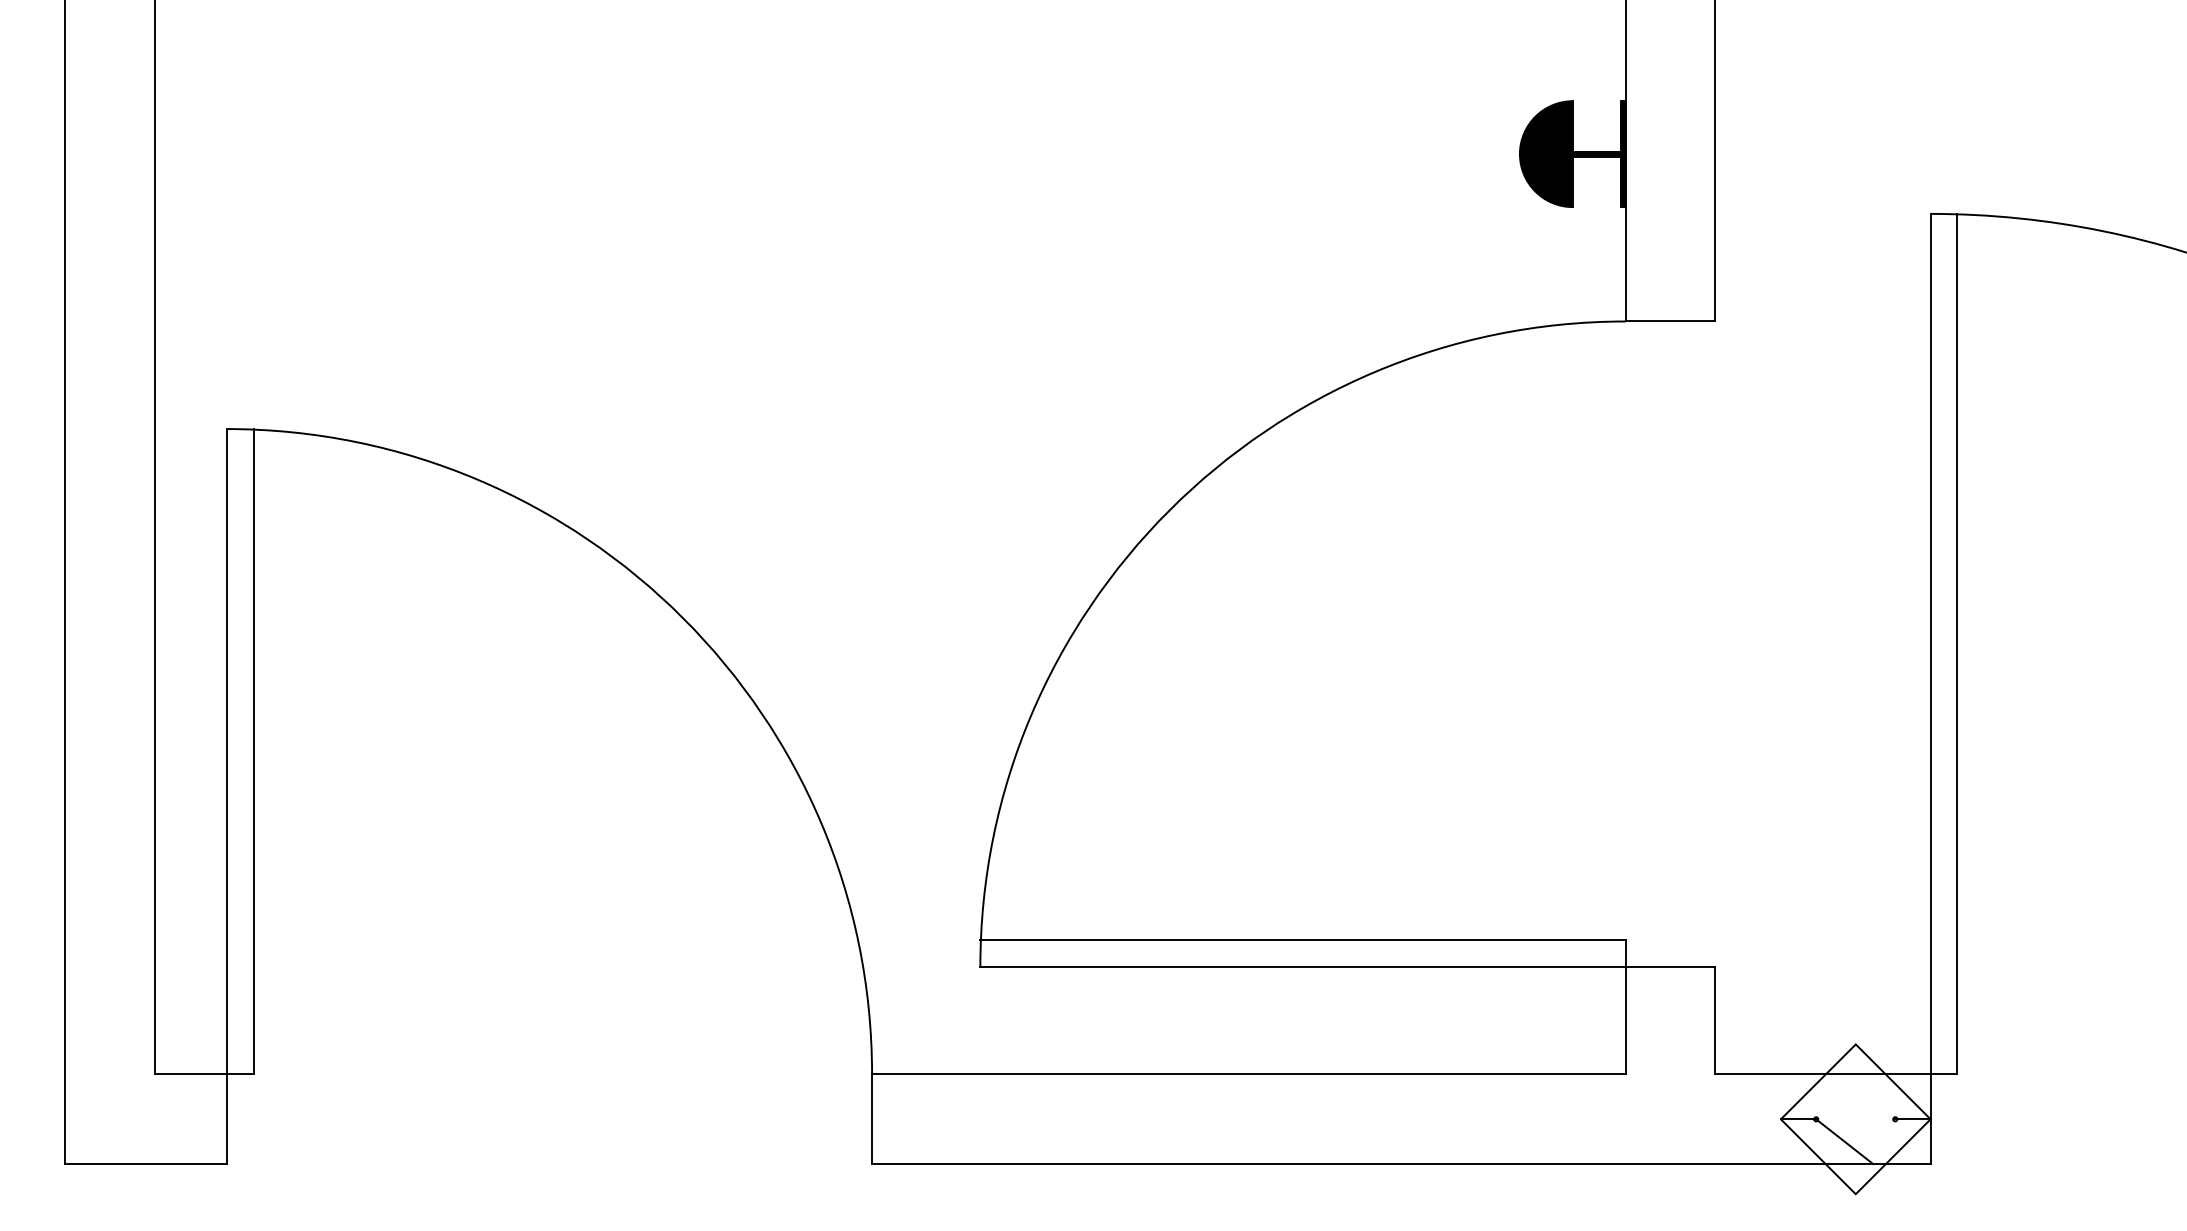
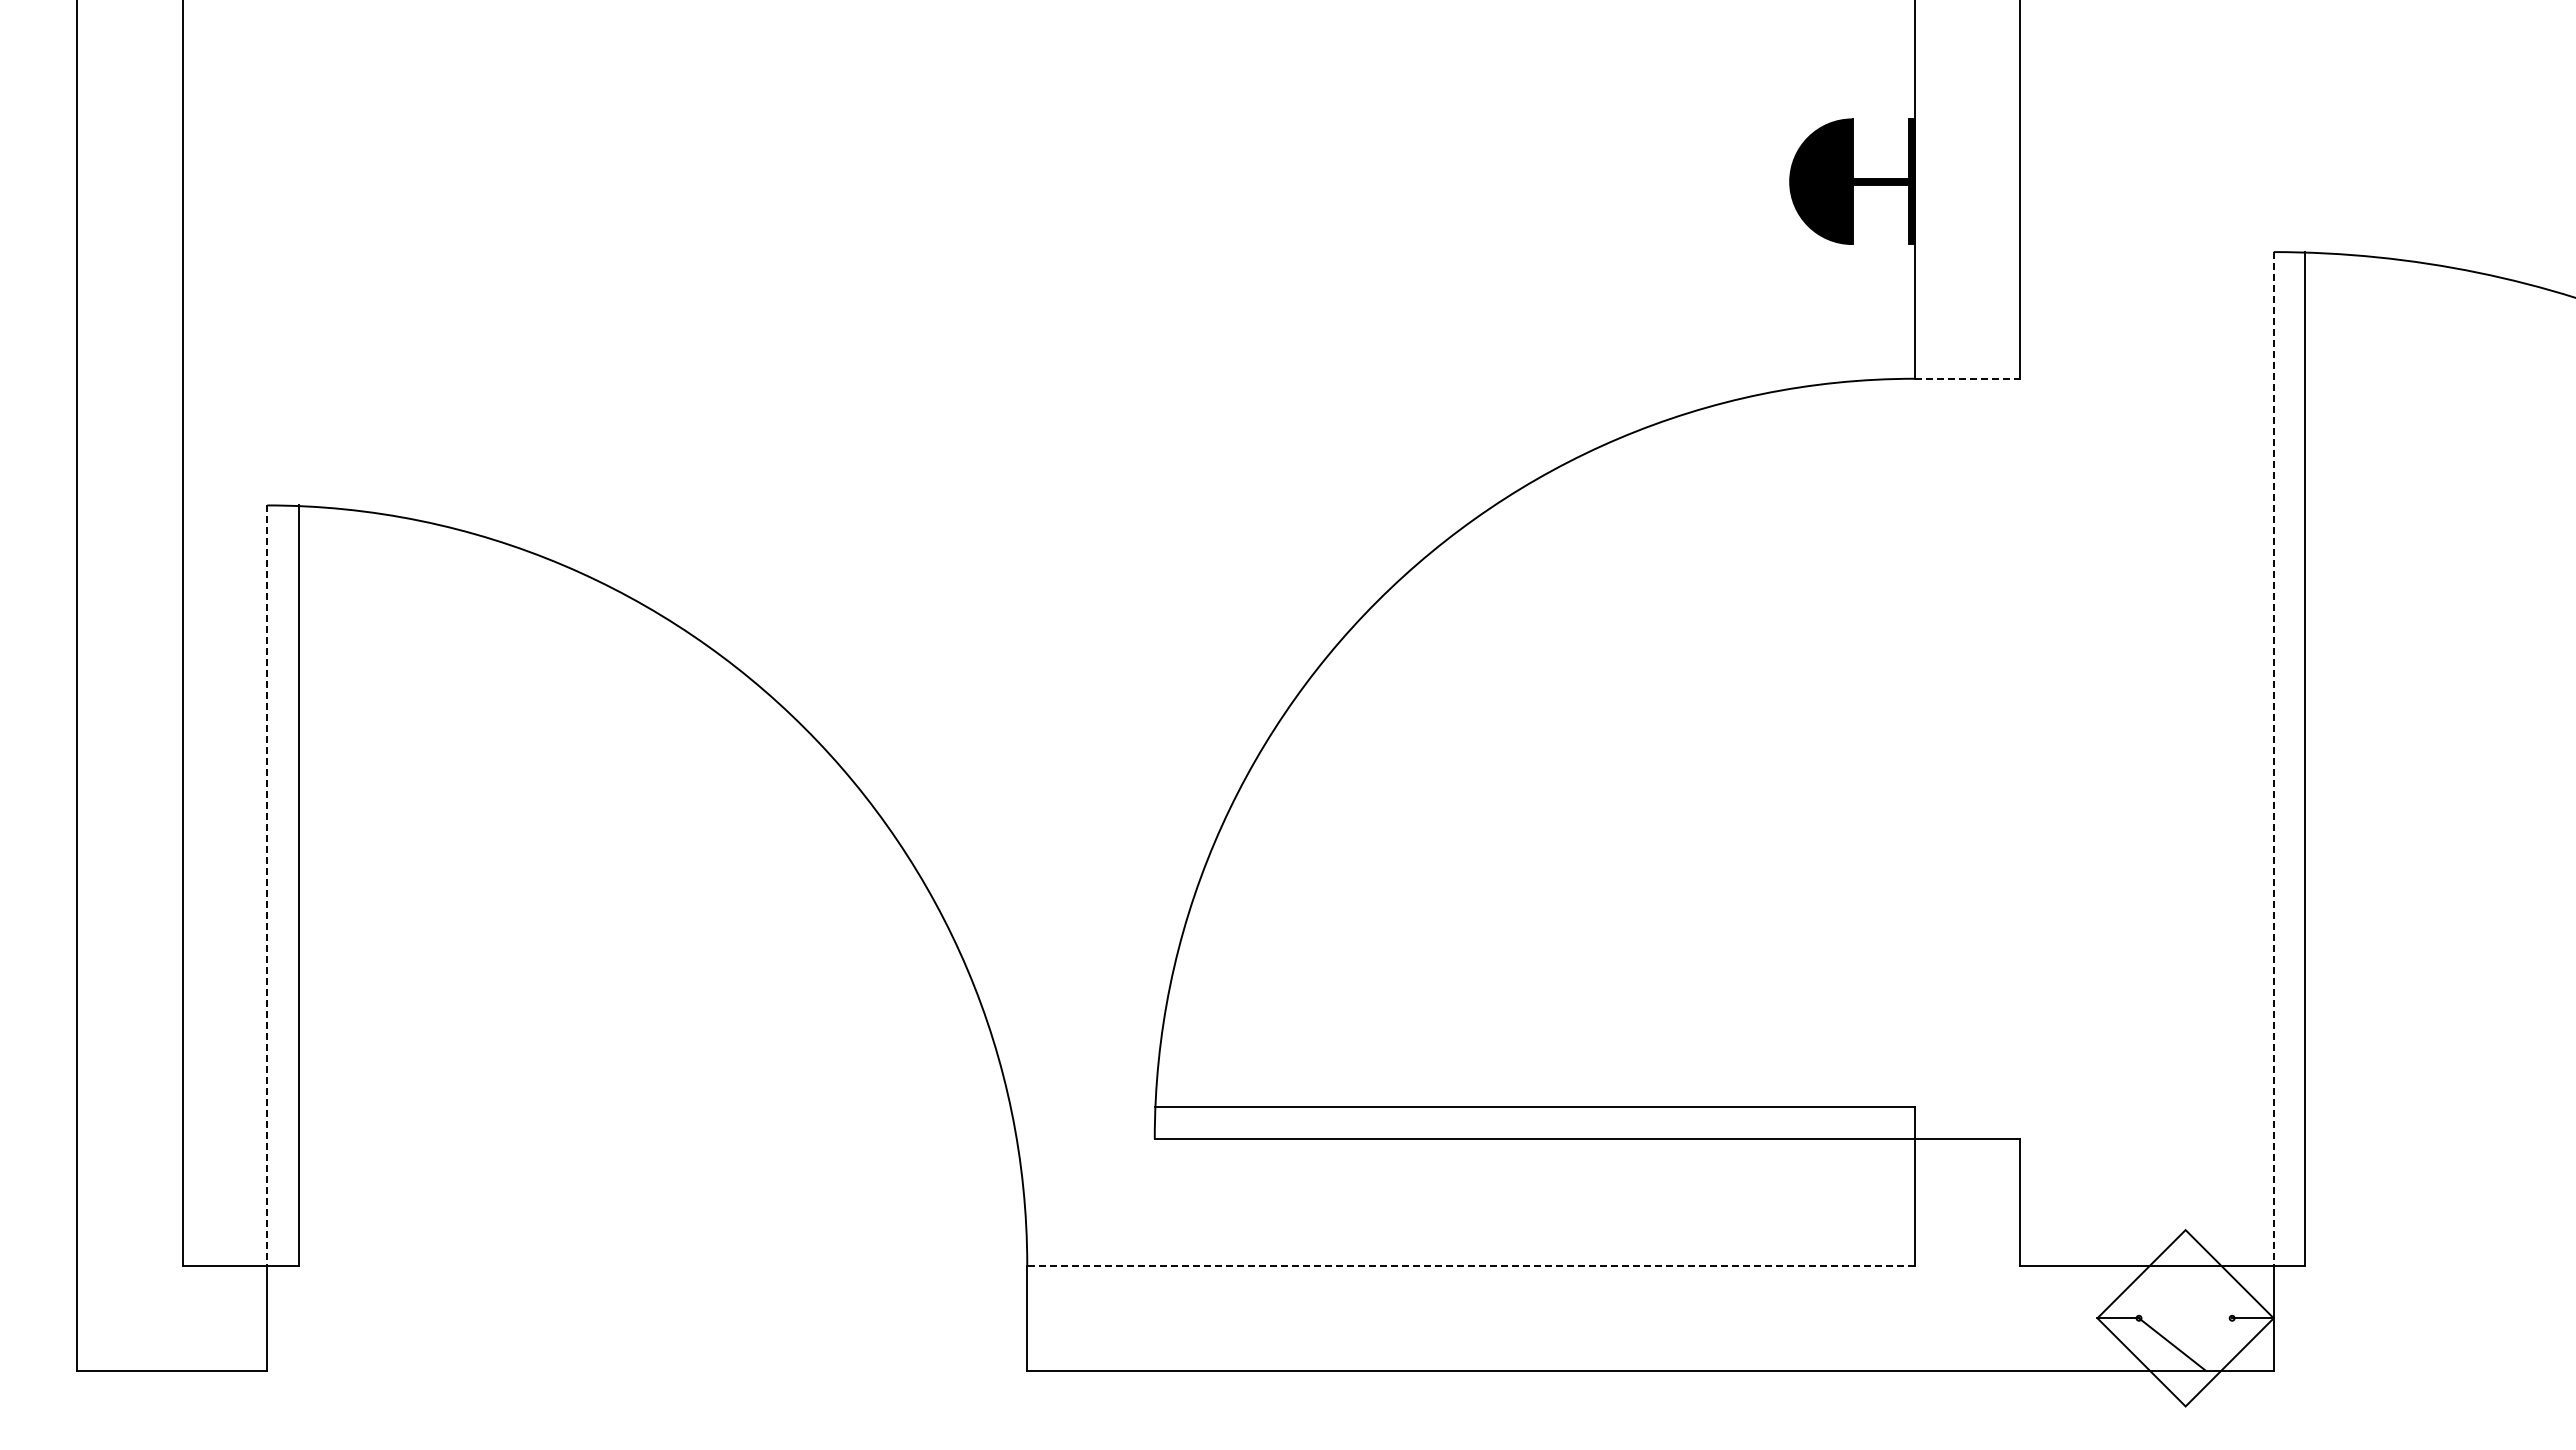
line: (1670, 321) -> (1967, 378), solid -> dashed
line: (1930, 643) -> (2273, 758), solid -> dashed
line: (226, 751) -> (267, 885), solid -> dashed
line: (1249, 1074) -> (1471, 1265), solid -> dashed

